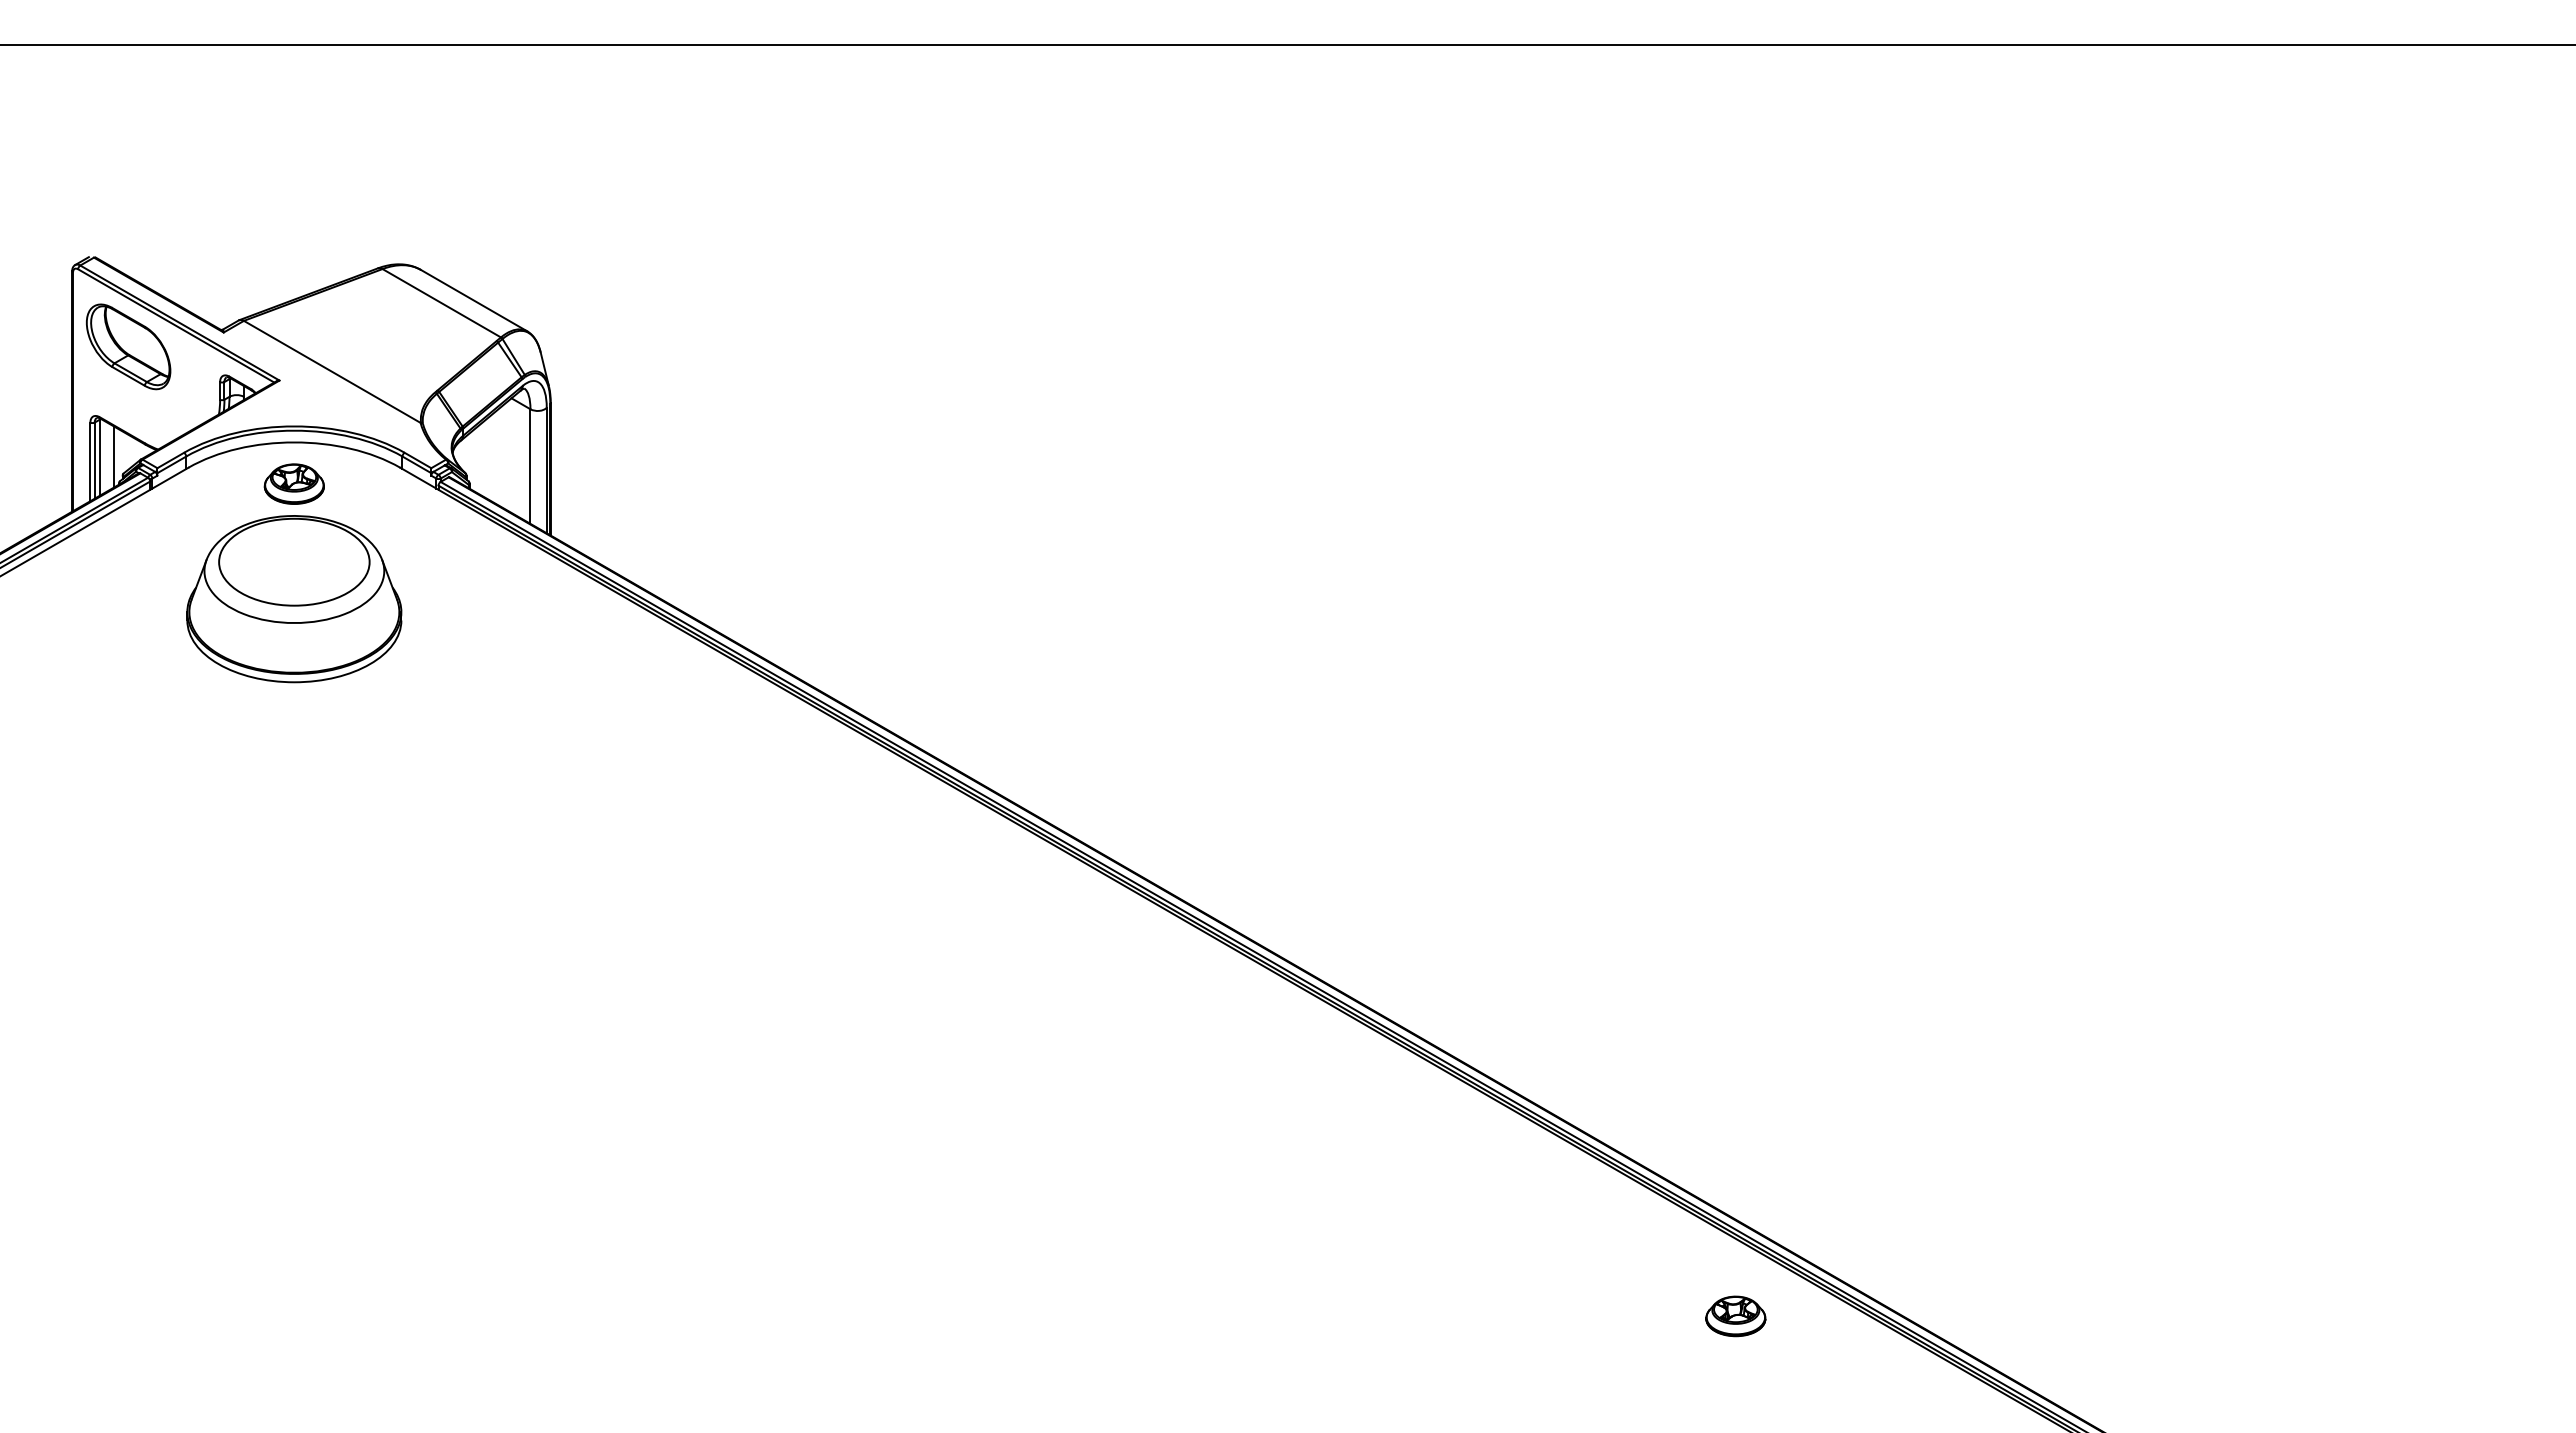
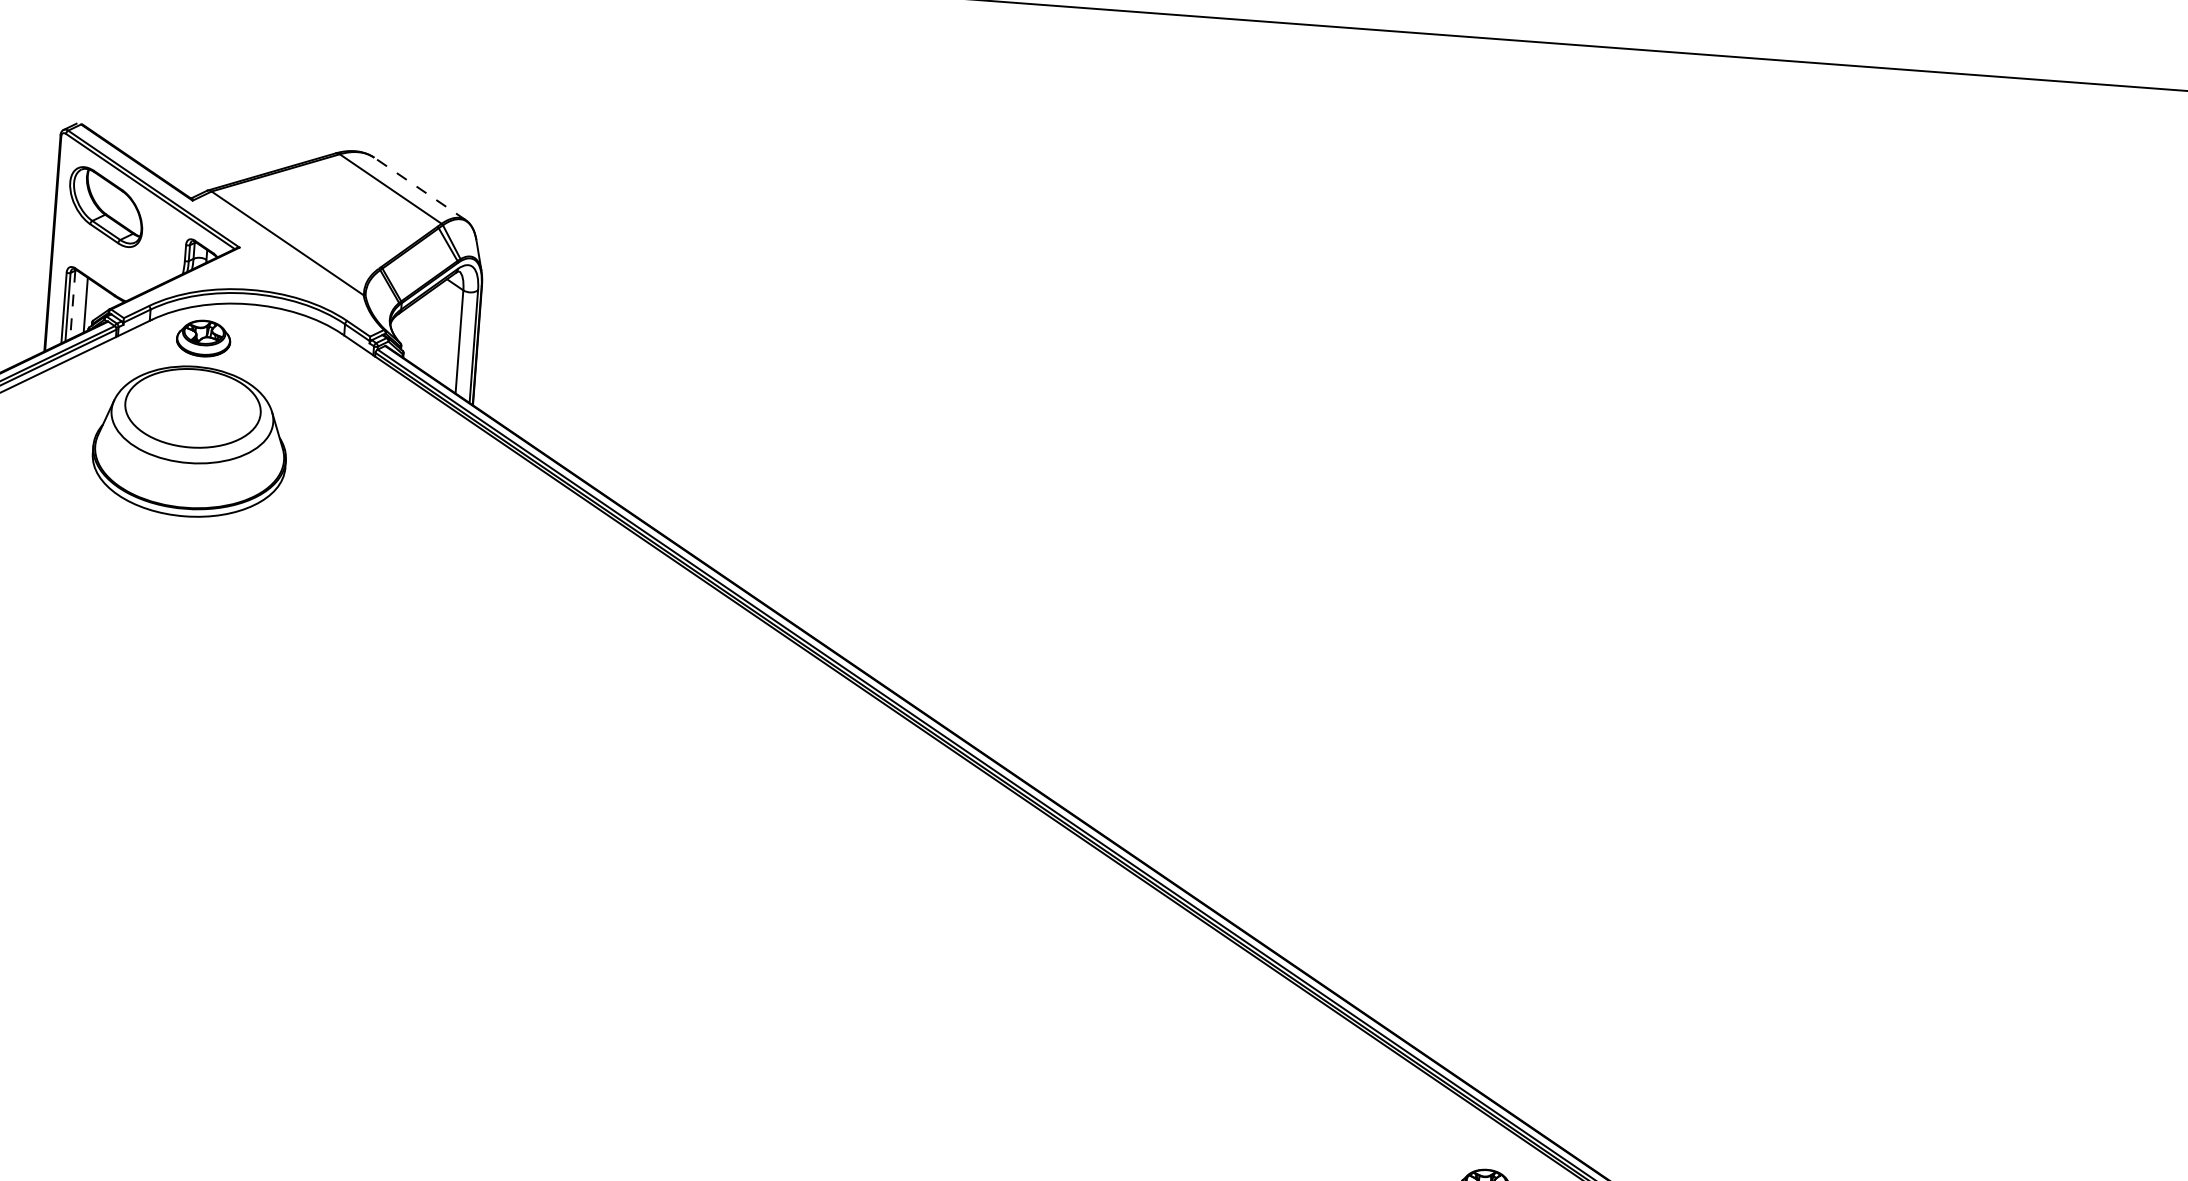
line: (473, 300) -> (419, 188), solid -> dashed
line: (99, 458) -> (72, 305), solid -> dashed
part: (293, 483) -> (202, 337), moved
part: (294, 599) -> (190, 441), moved

